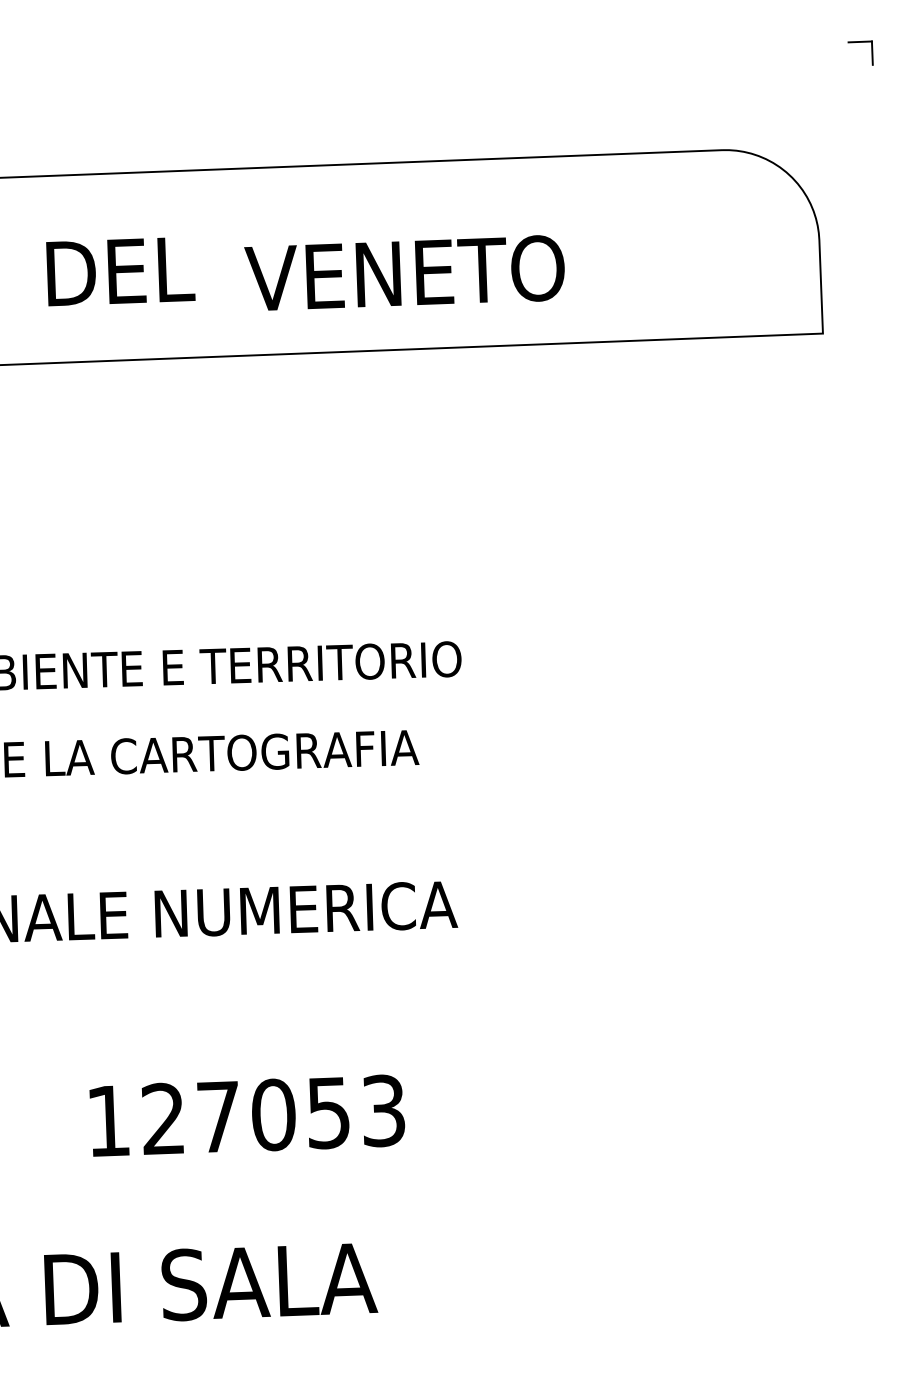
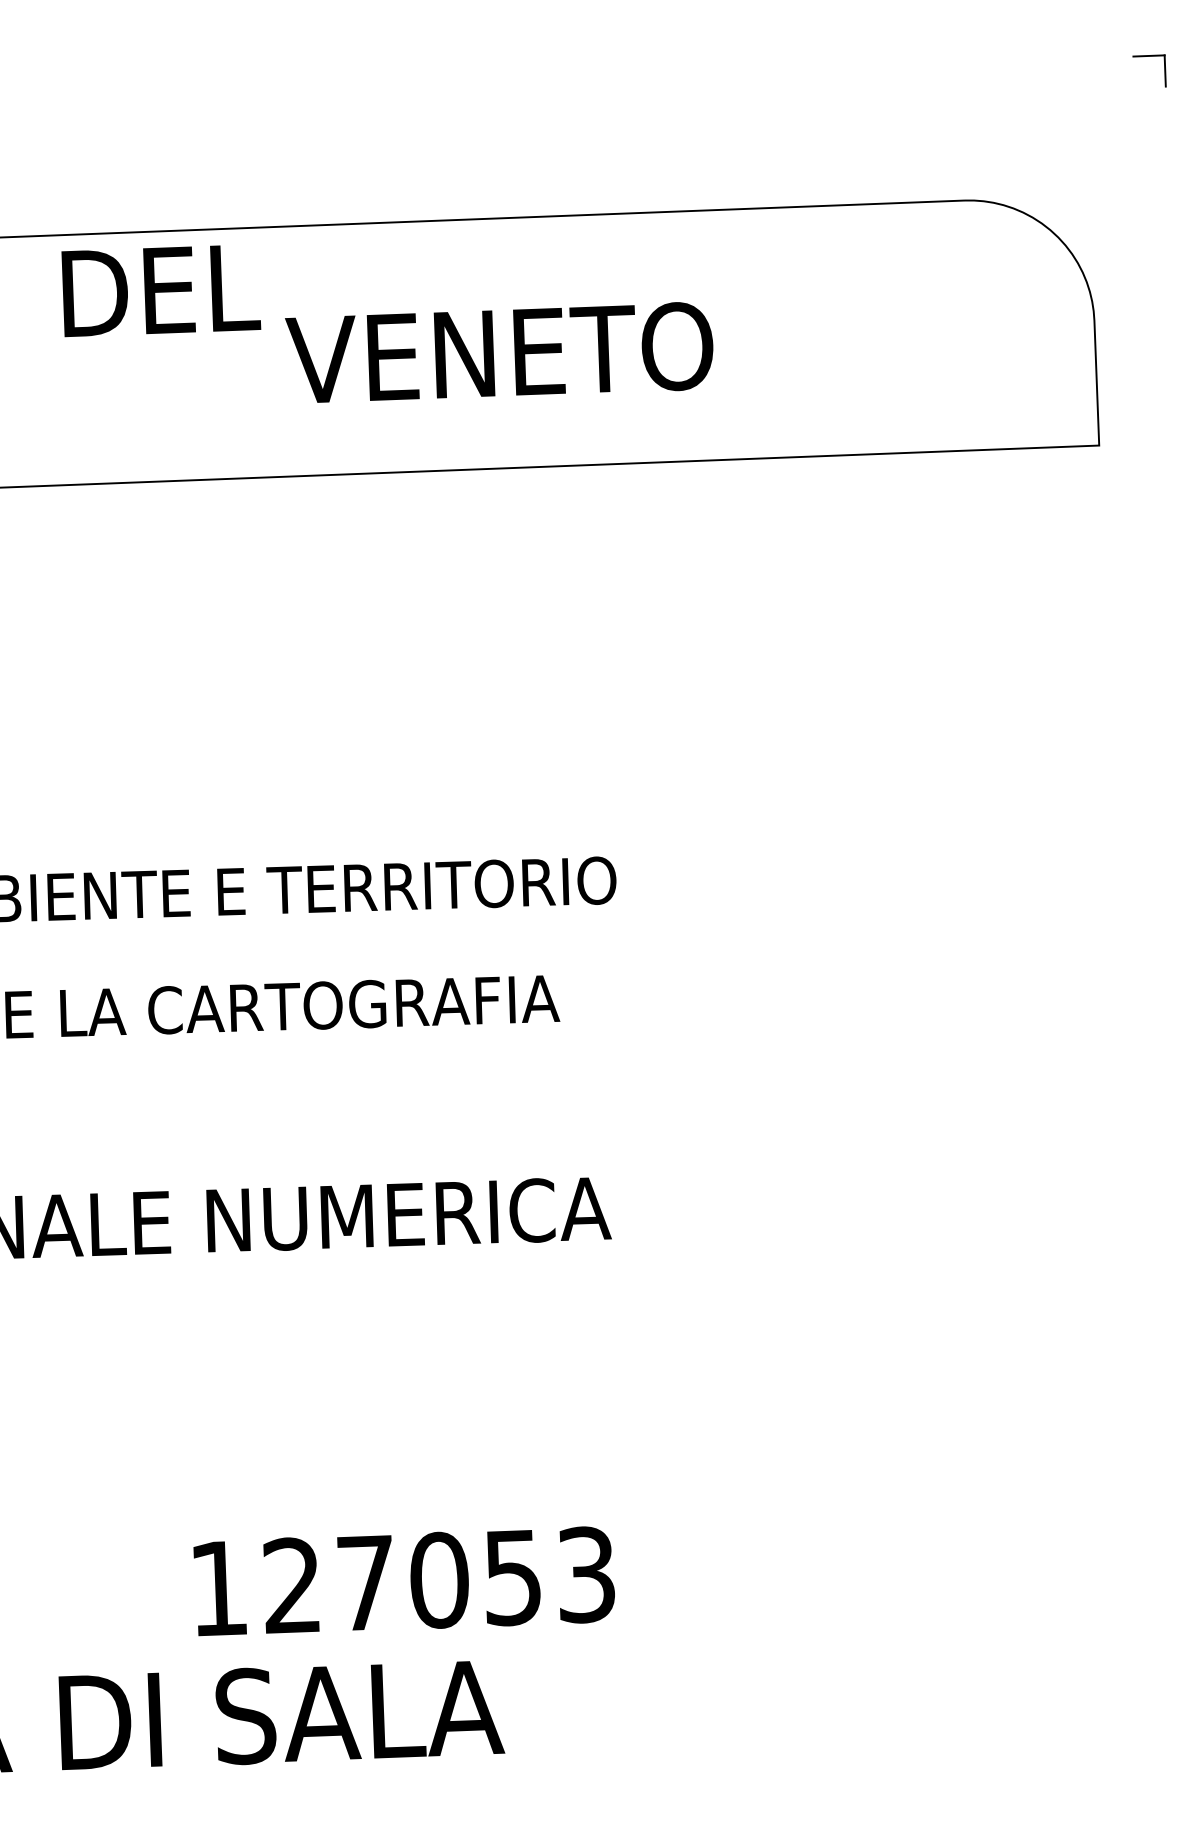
text: (120, 272) -> (161, 291), moved
text: (404, 272) -> (499, 352), moved
text: (246, 1115) -> (403, 1581), moved

